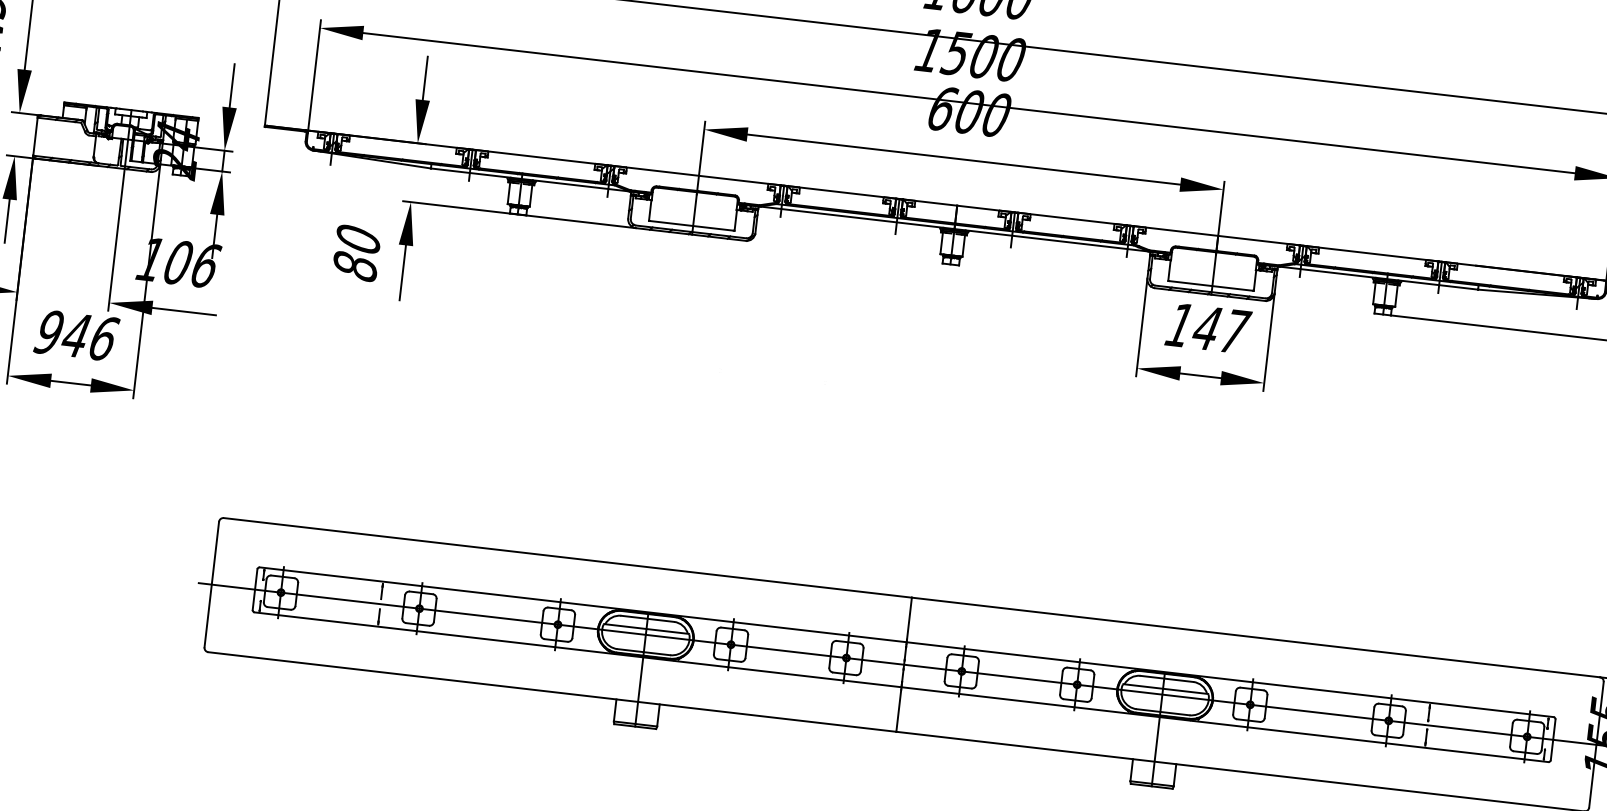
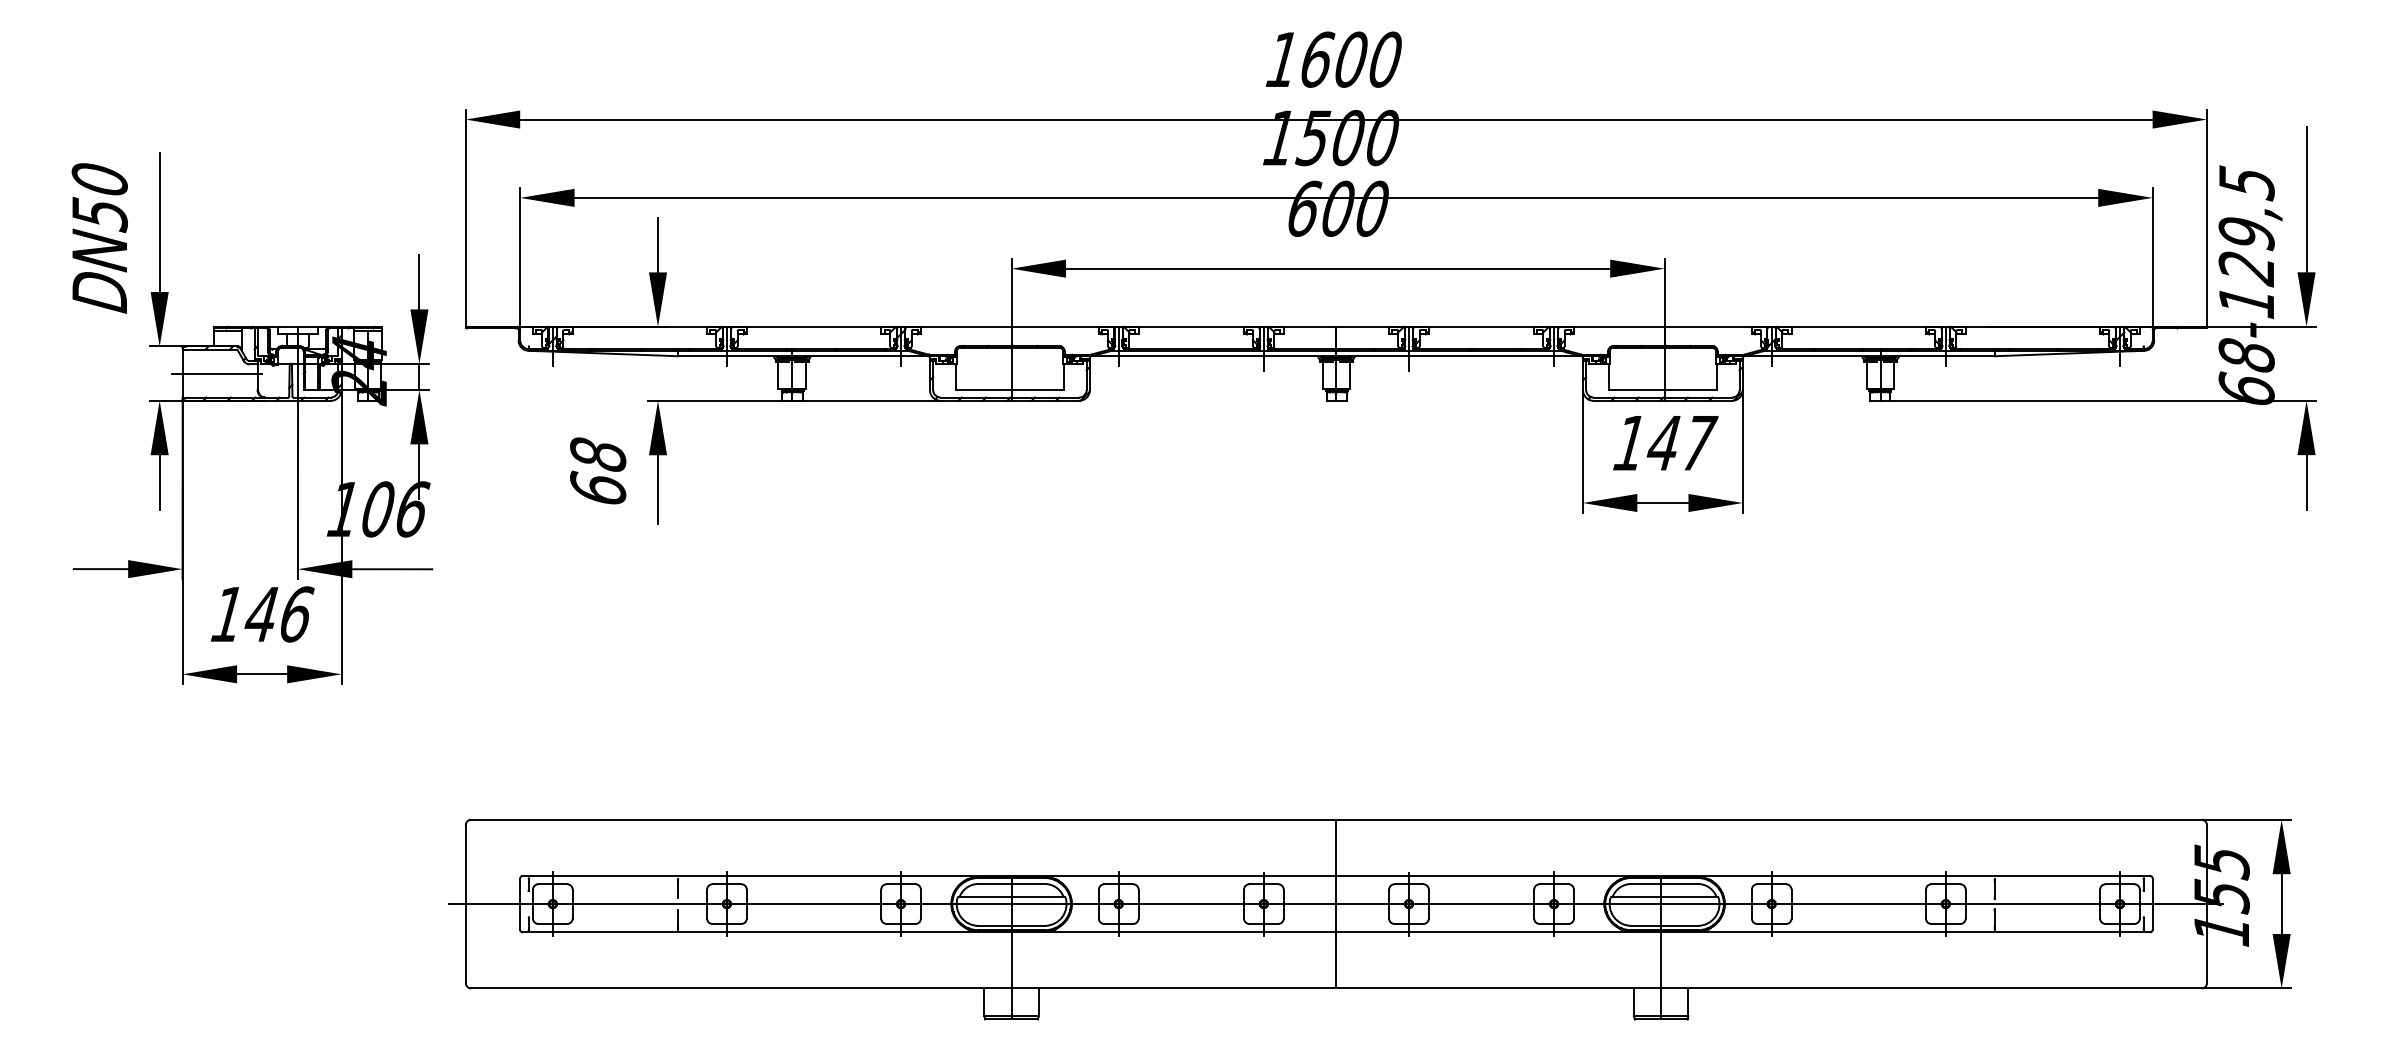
line: (62, 139) -> (216, 373), added
text: (357, 252) -> (598, 471), 80 -> 68
text: (48, 332) -> (227, 614), 946 -> 146

